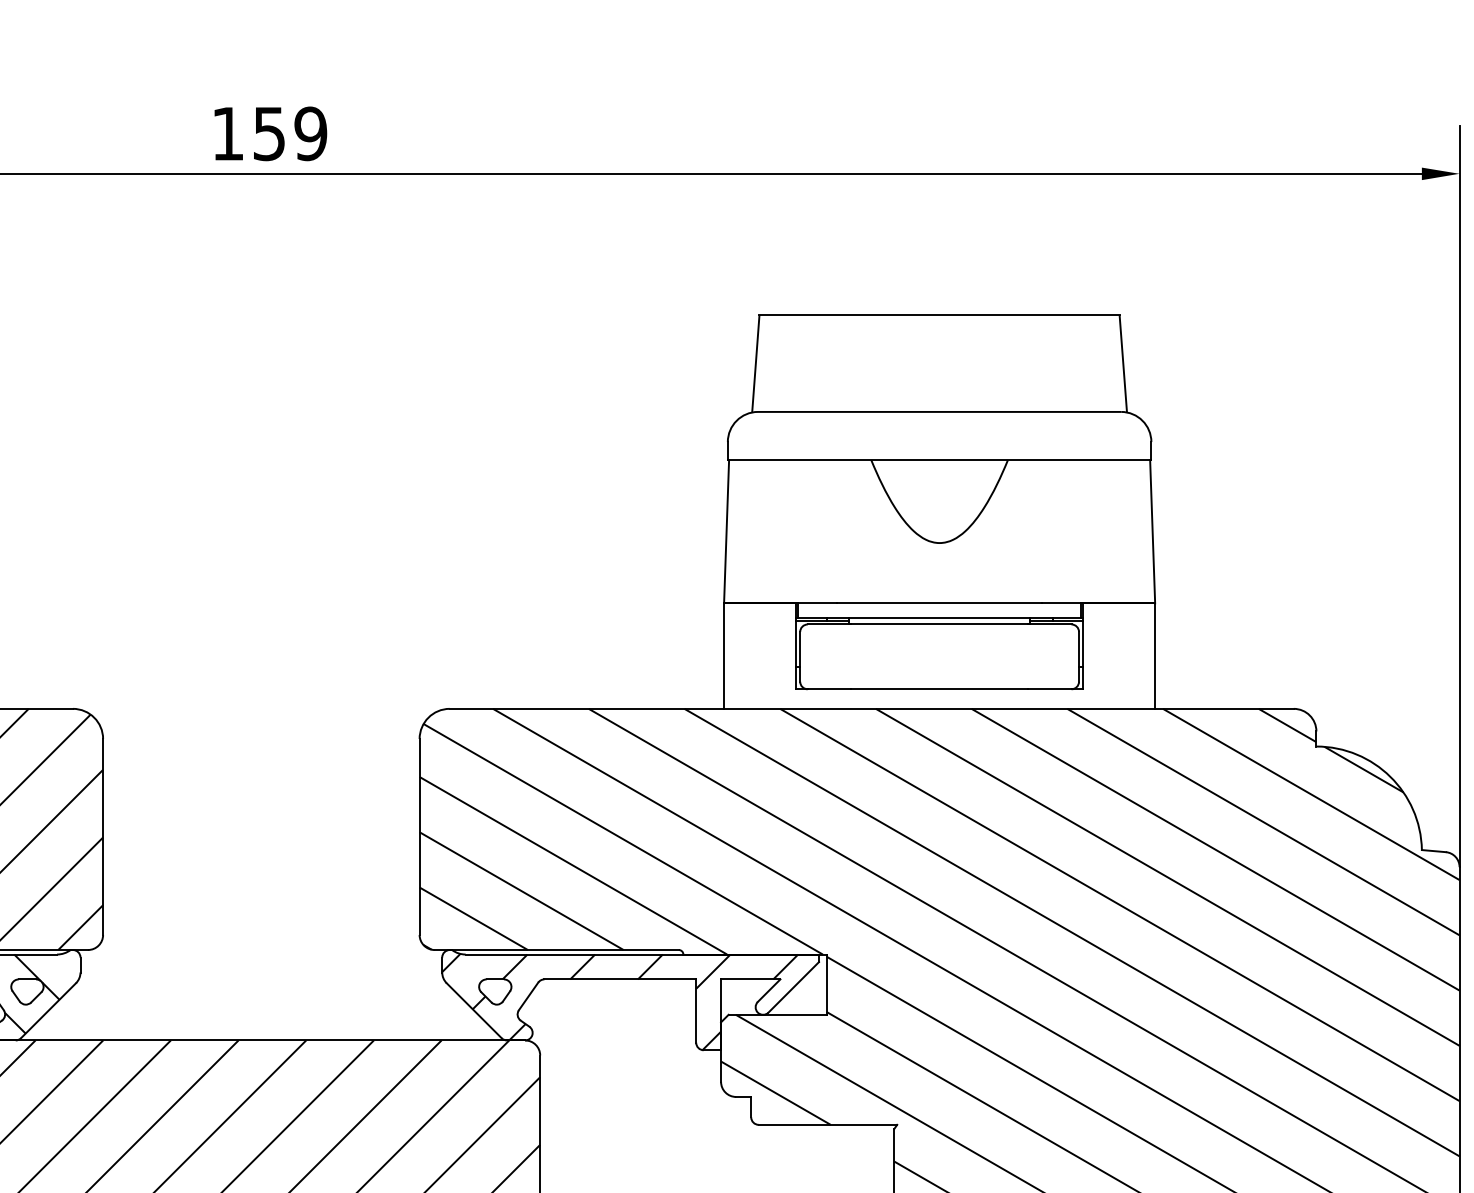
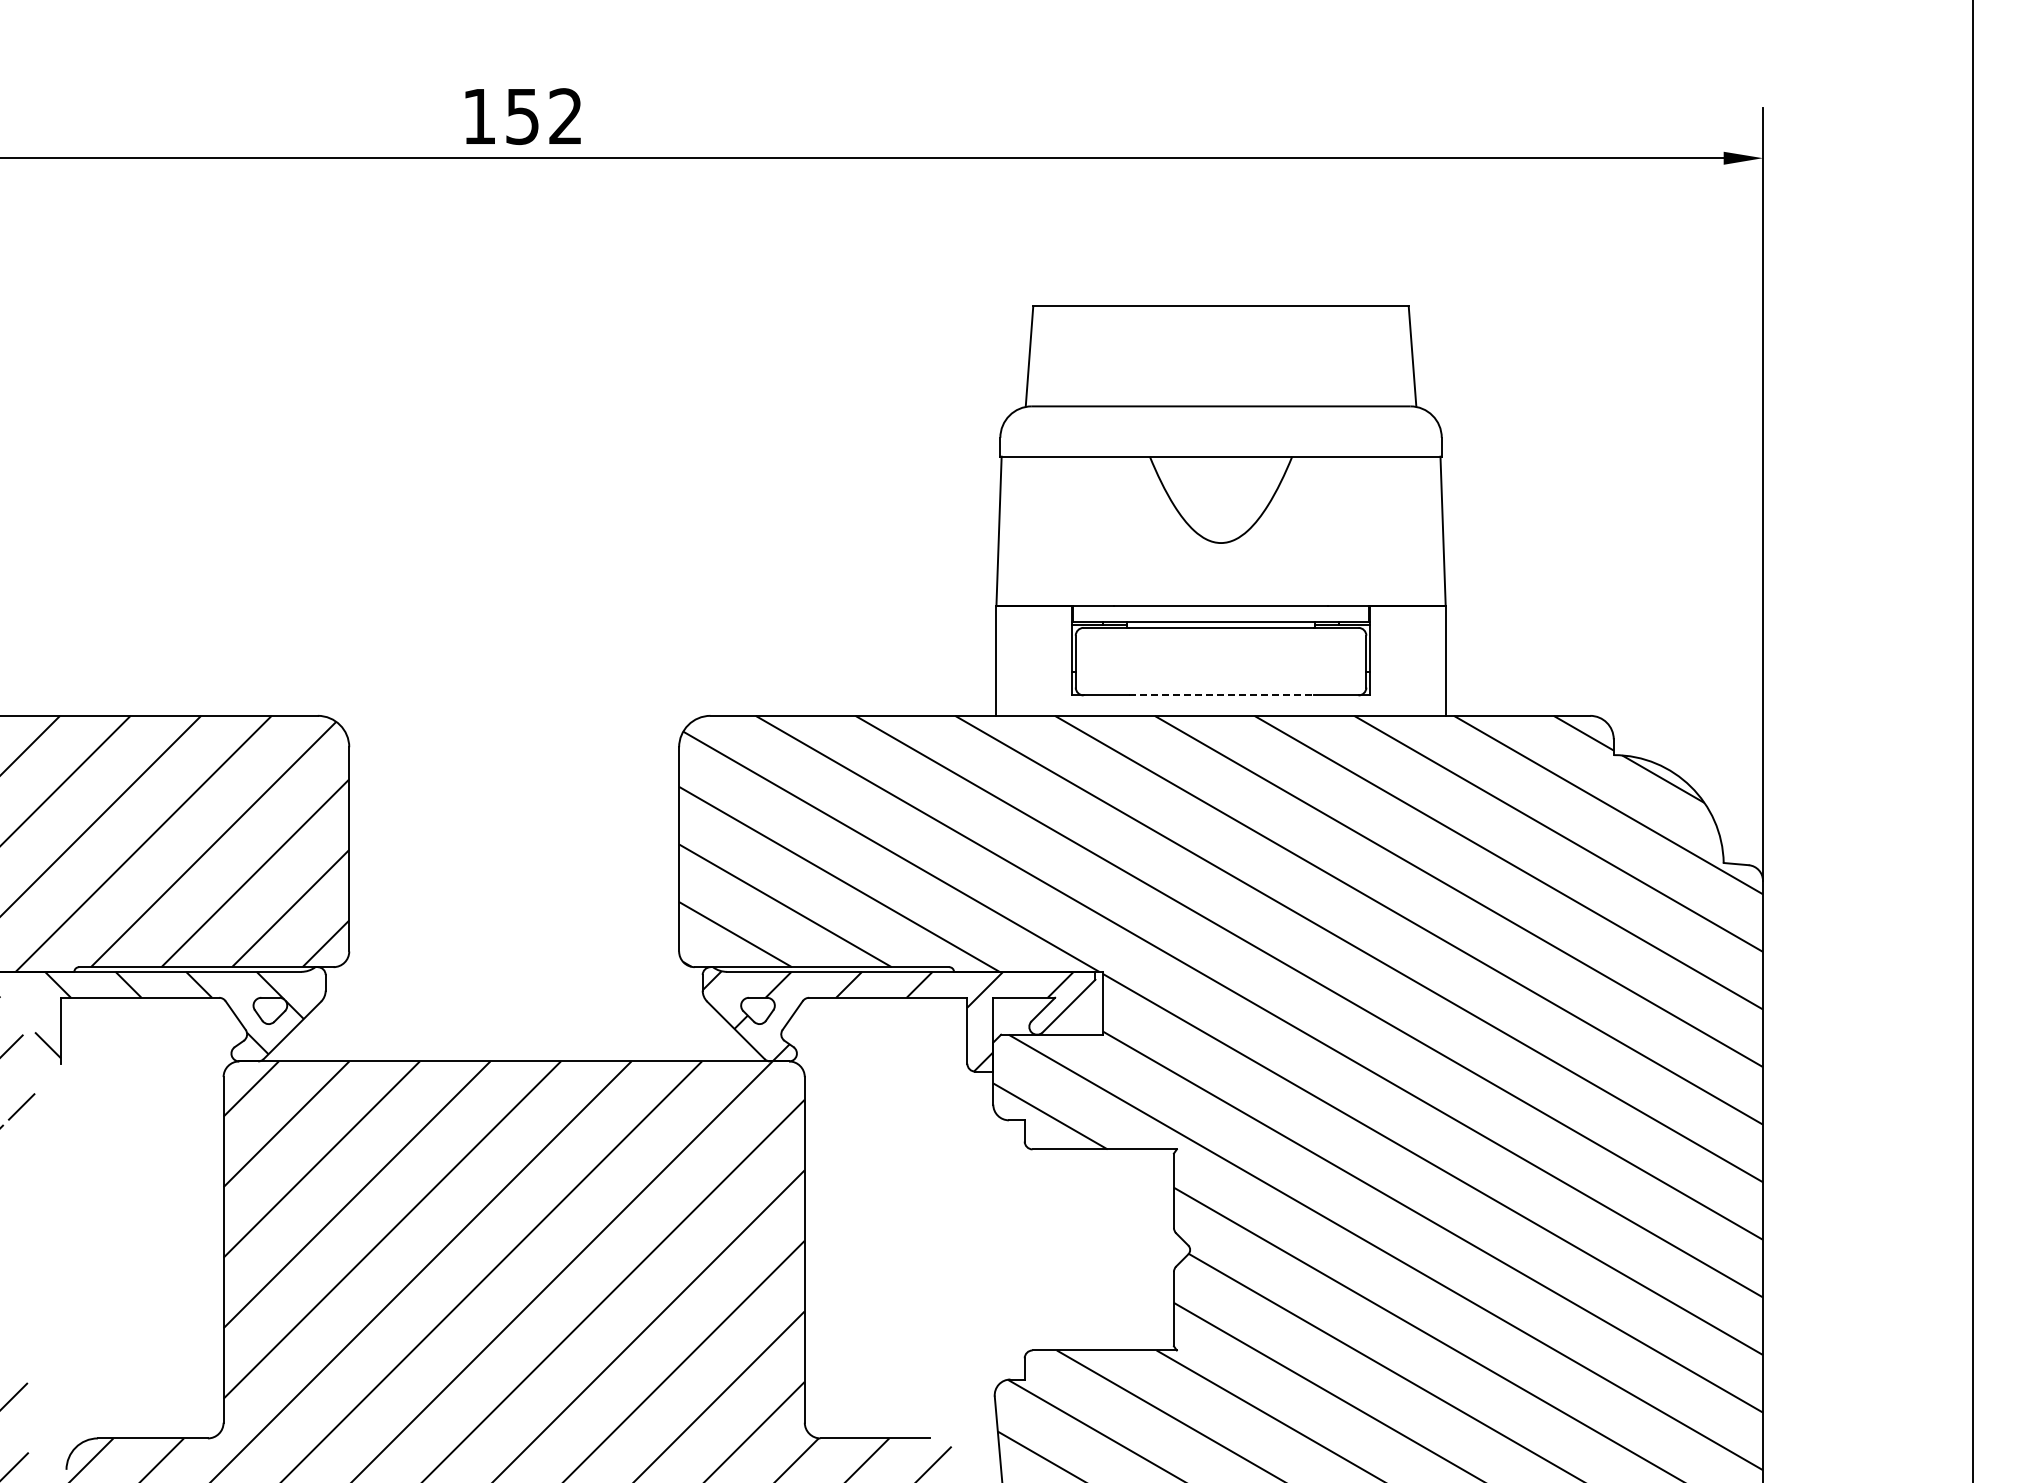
text: (310, 133) -> (565, 116), 159 -> 152
line: (940, 689) -> (1221, 695), solid -> dashed

